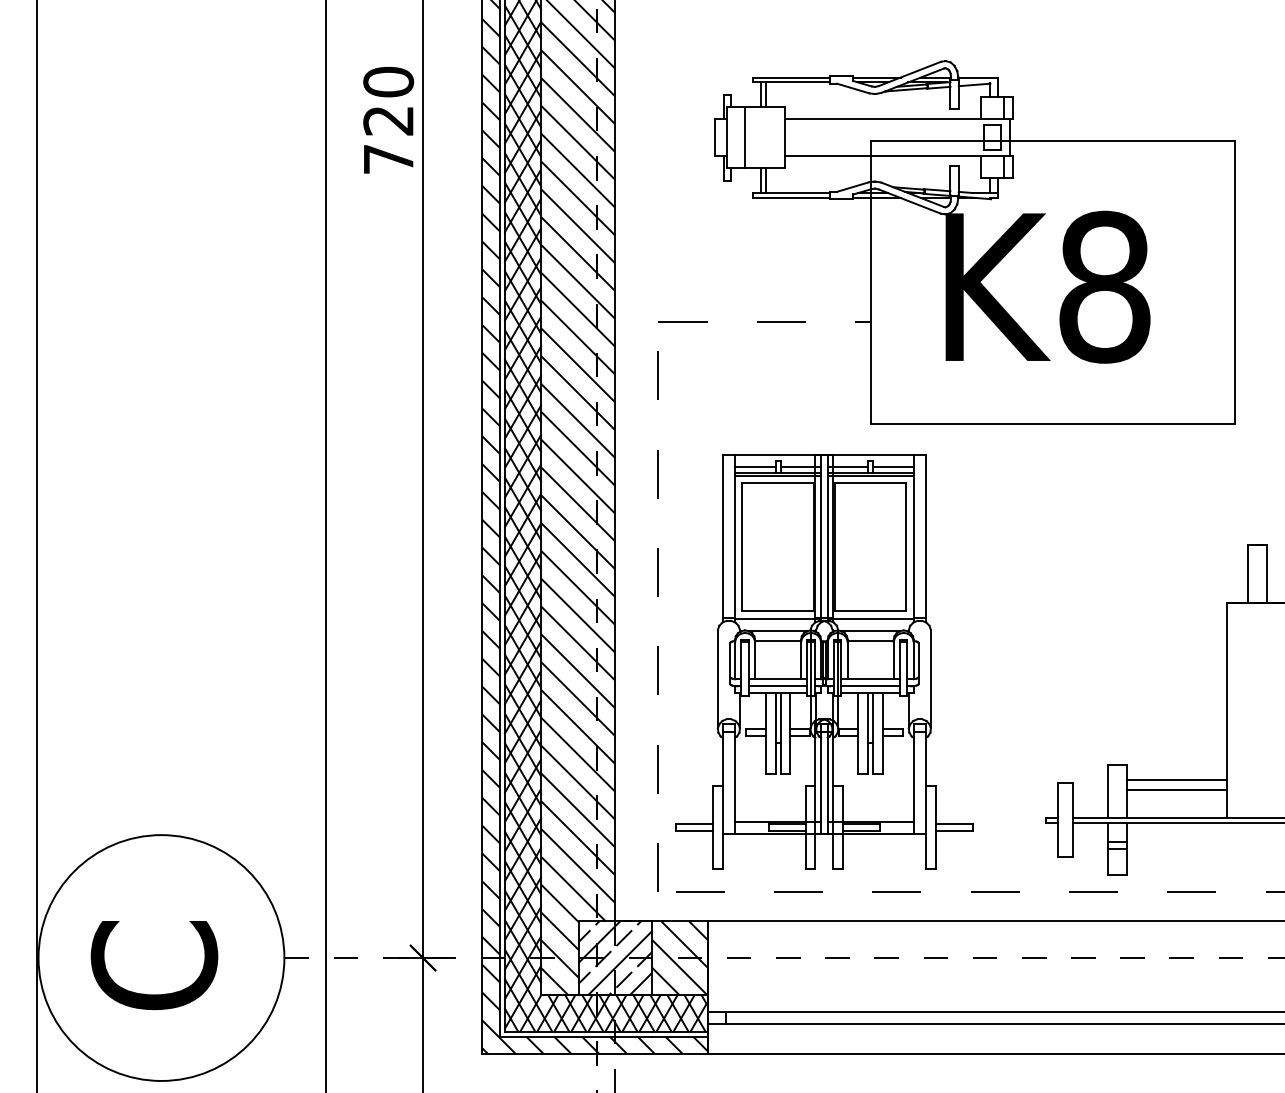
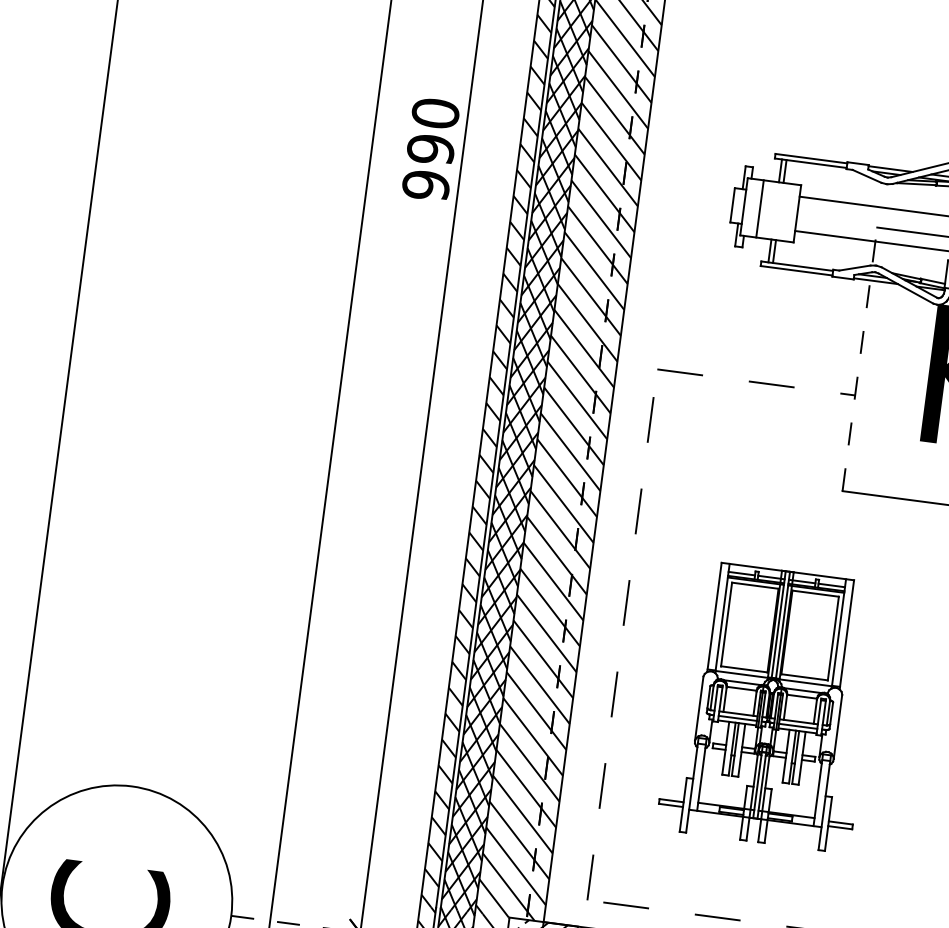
text: (388, 139) -> (428, 166), 720 -> 990
line: (871, 282) -> (860, 359), solid -> dashed
part: (824, 661) -> (770, 706), size x0.7

